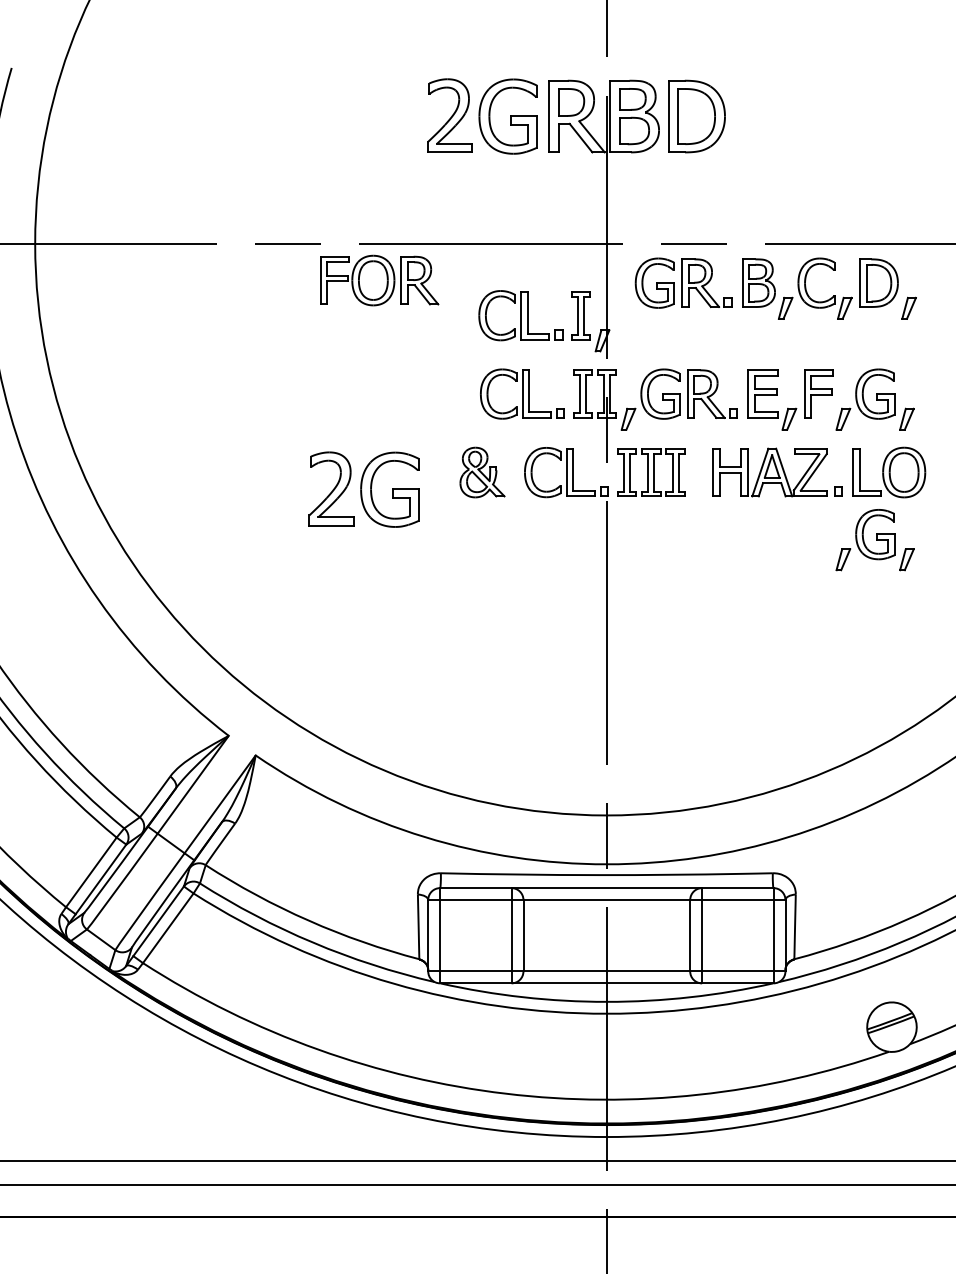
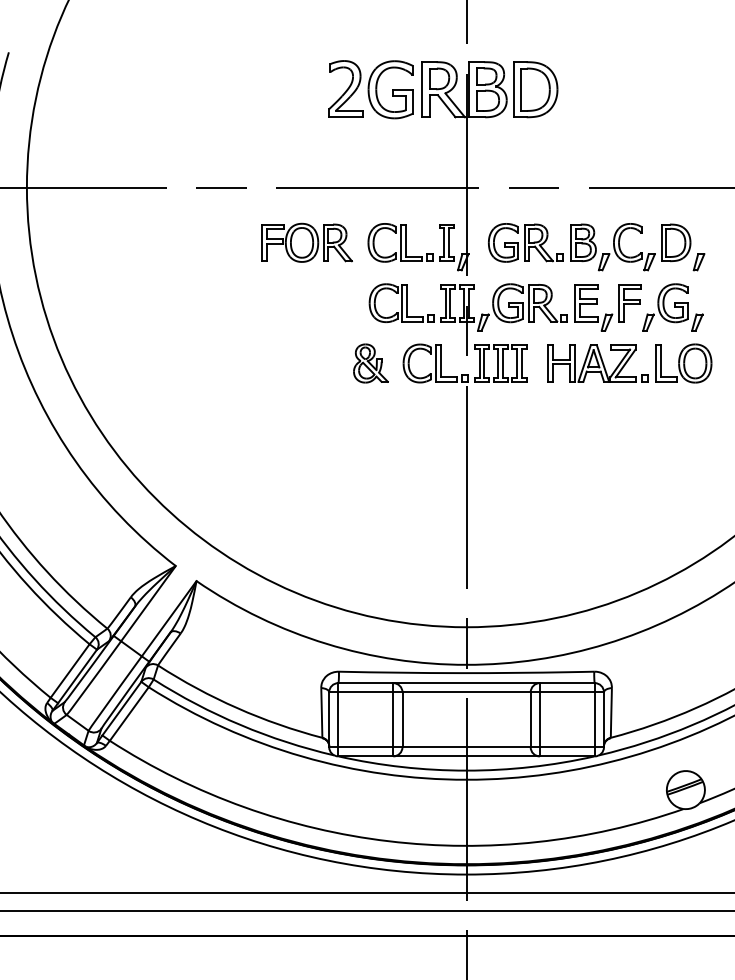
part: (379, 280) -> (306, 242), moved
part: (775, 289) -> (596, 247), moved
part: (363, 489) -> (279, 376), removed
part: (874, 540) -> (672, 415), removed

